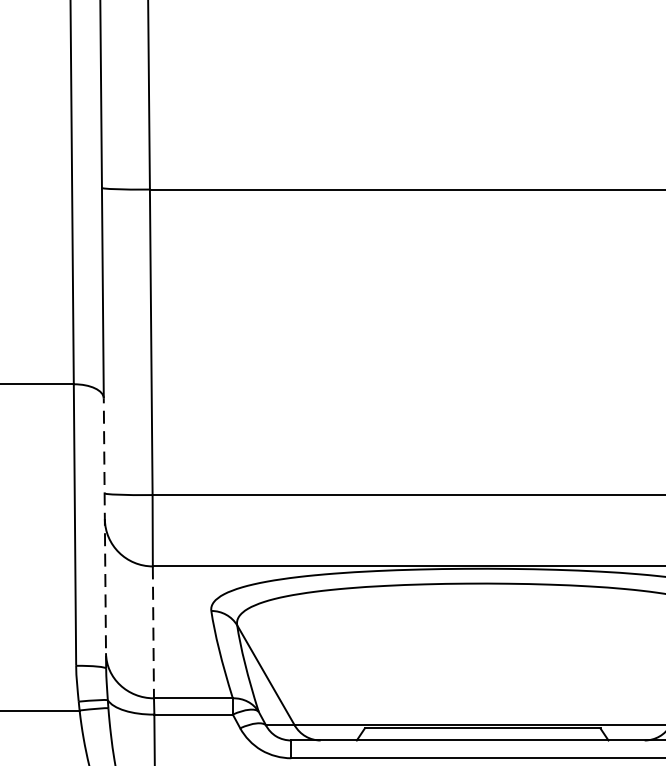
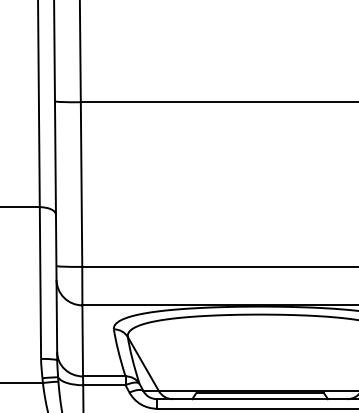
line: (104, 533) -> (56, 287), dashed -> solid
line: (153, 631) -> (82, 340), dashed -> solid

